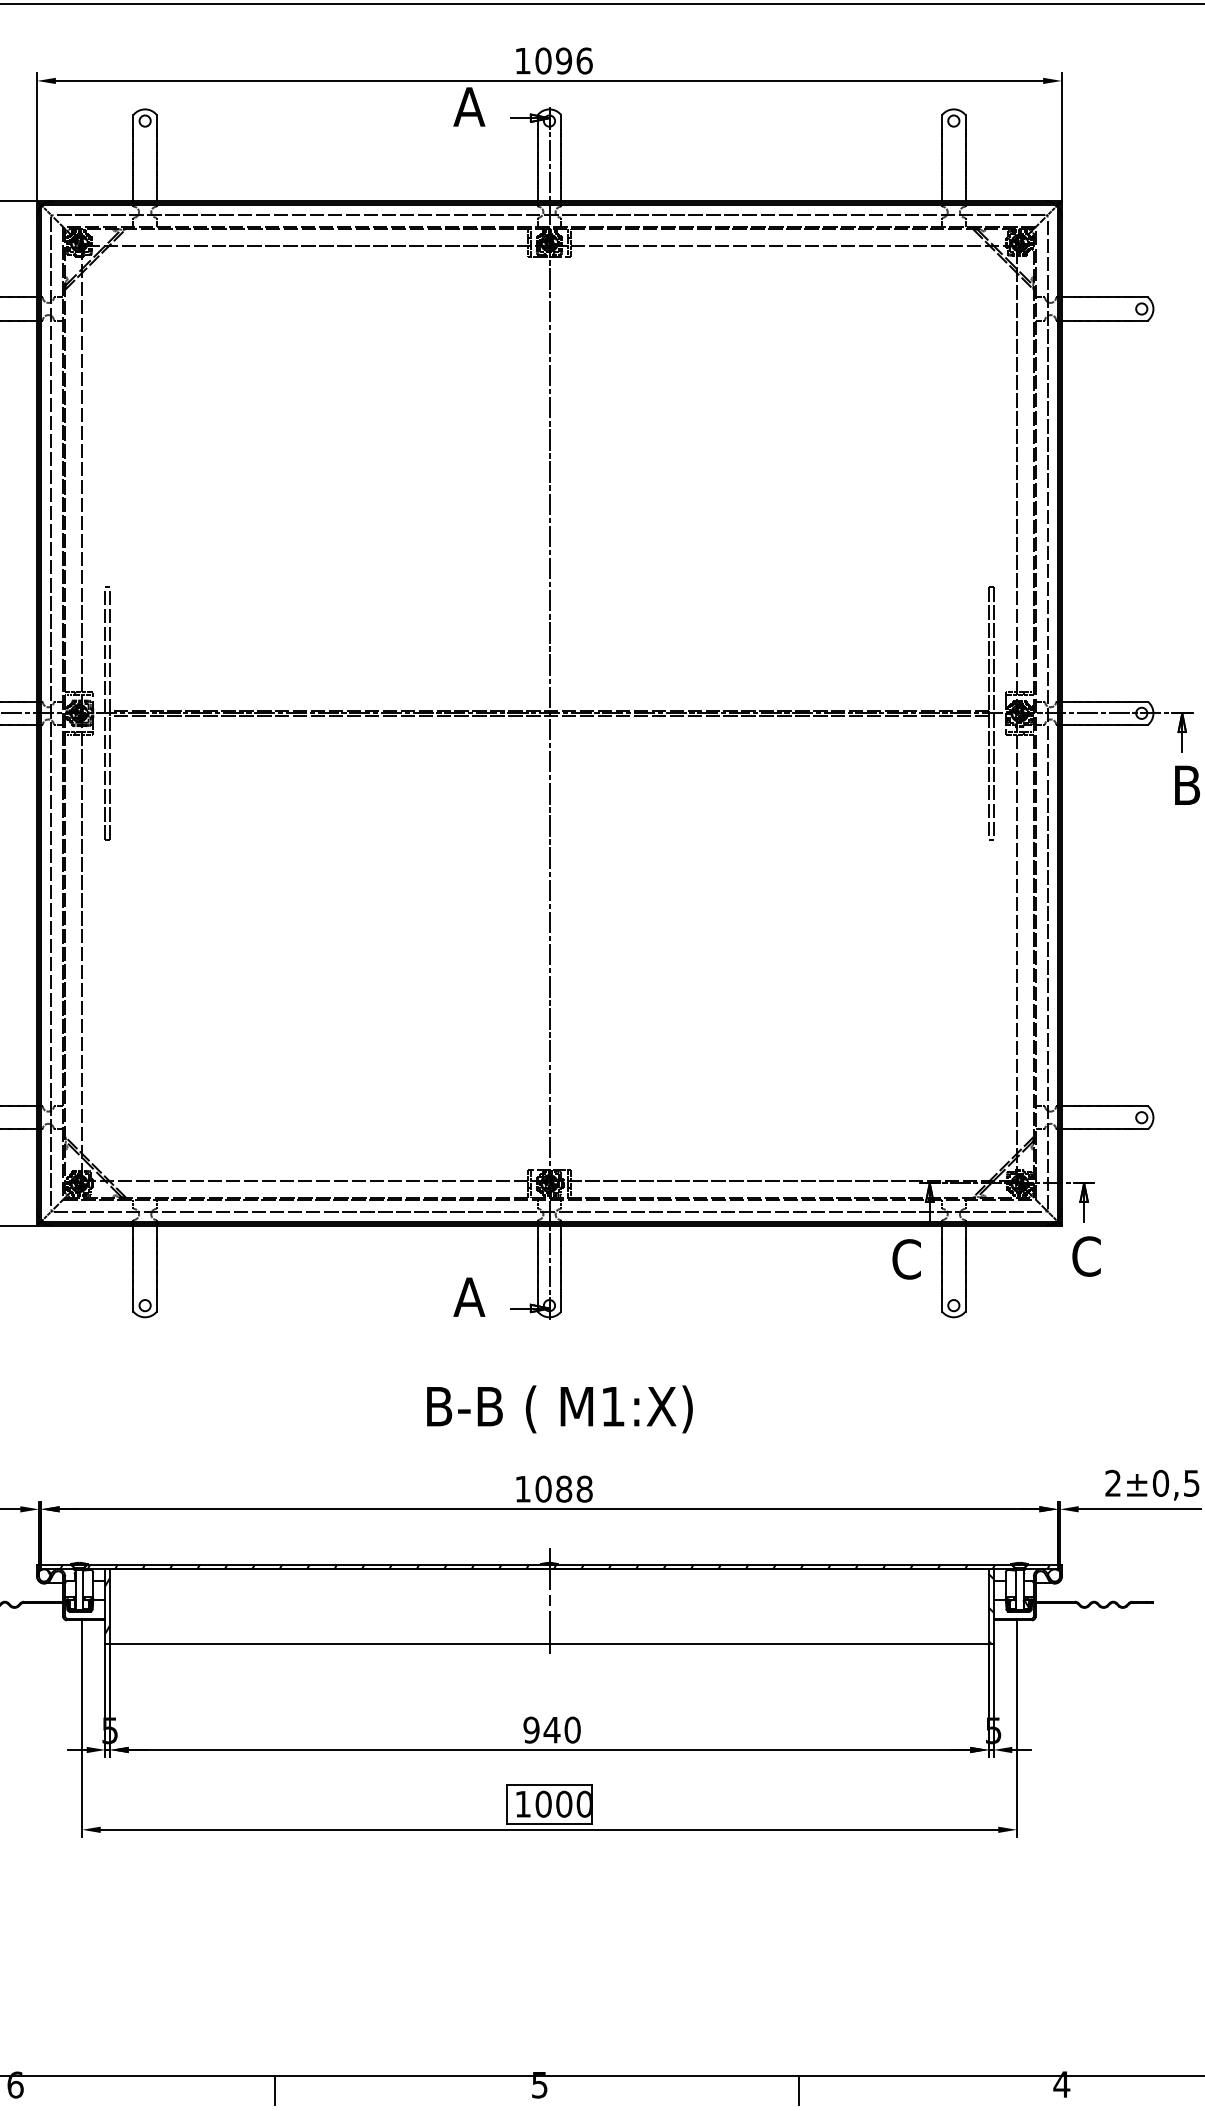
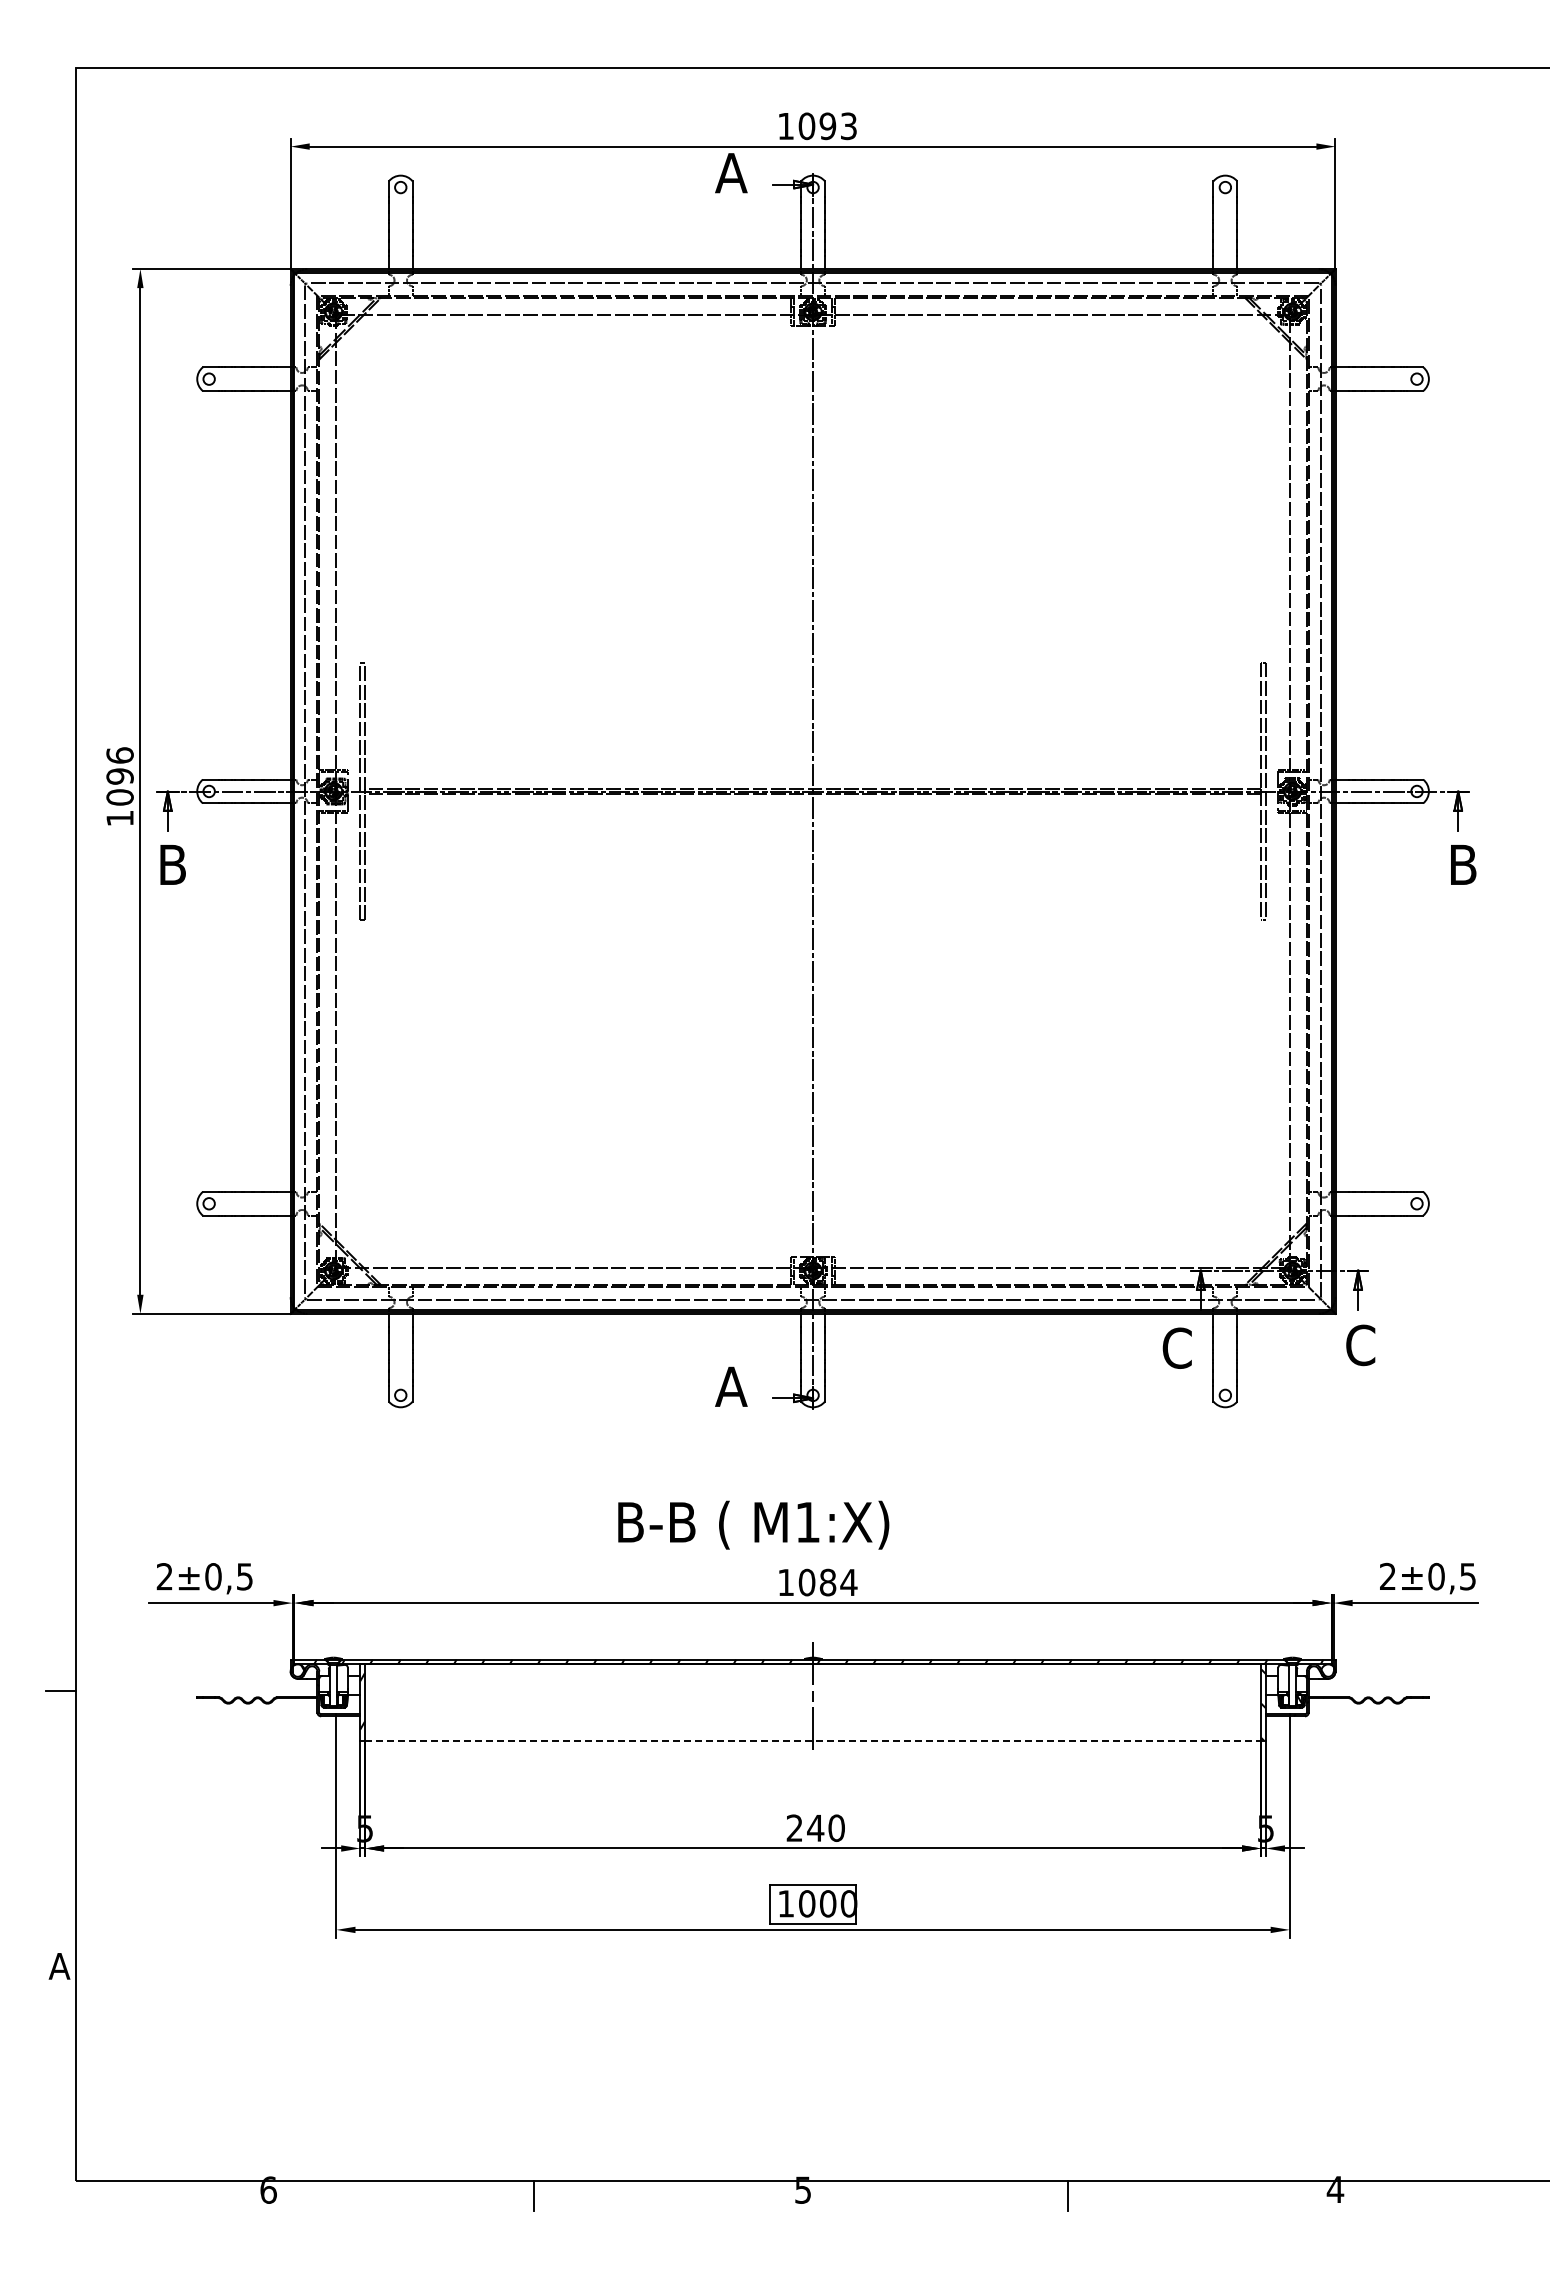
text: (584, 61) -> (848, 126), 1096 -> 1093
text: (559, 1408) -> (753, 1524), moved
text: (584, 1489) -> (848, 1582), 1088 -> 1084
line: (549, 1644) -> (813, 1740), solid -> dashed
text: (531, 1730) -> (794, 1828), 940 -> 240

